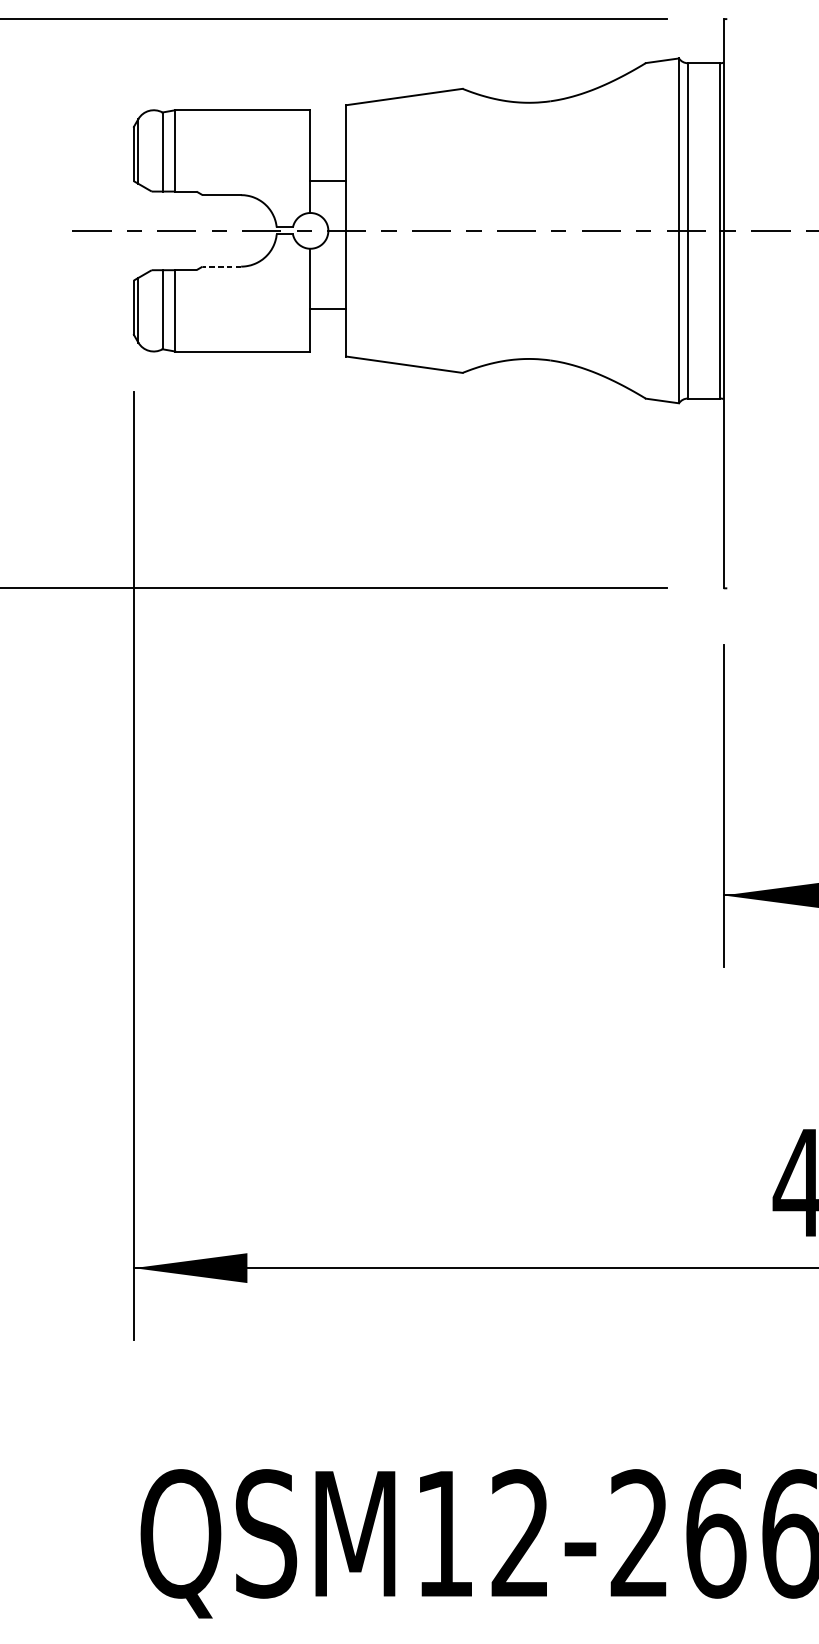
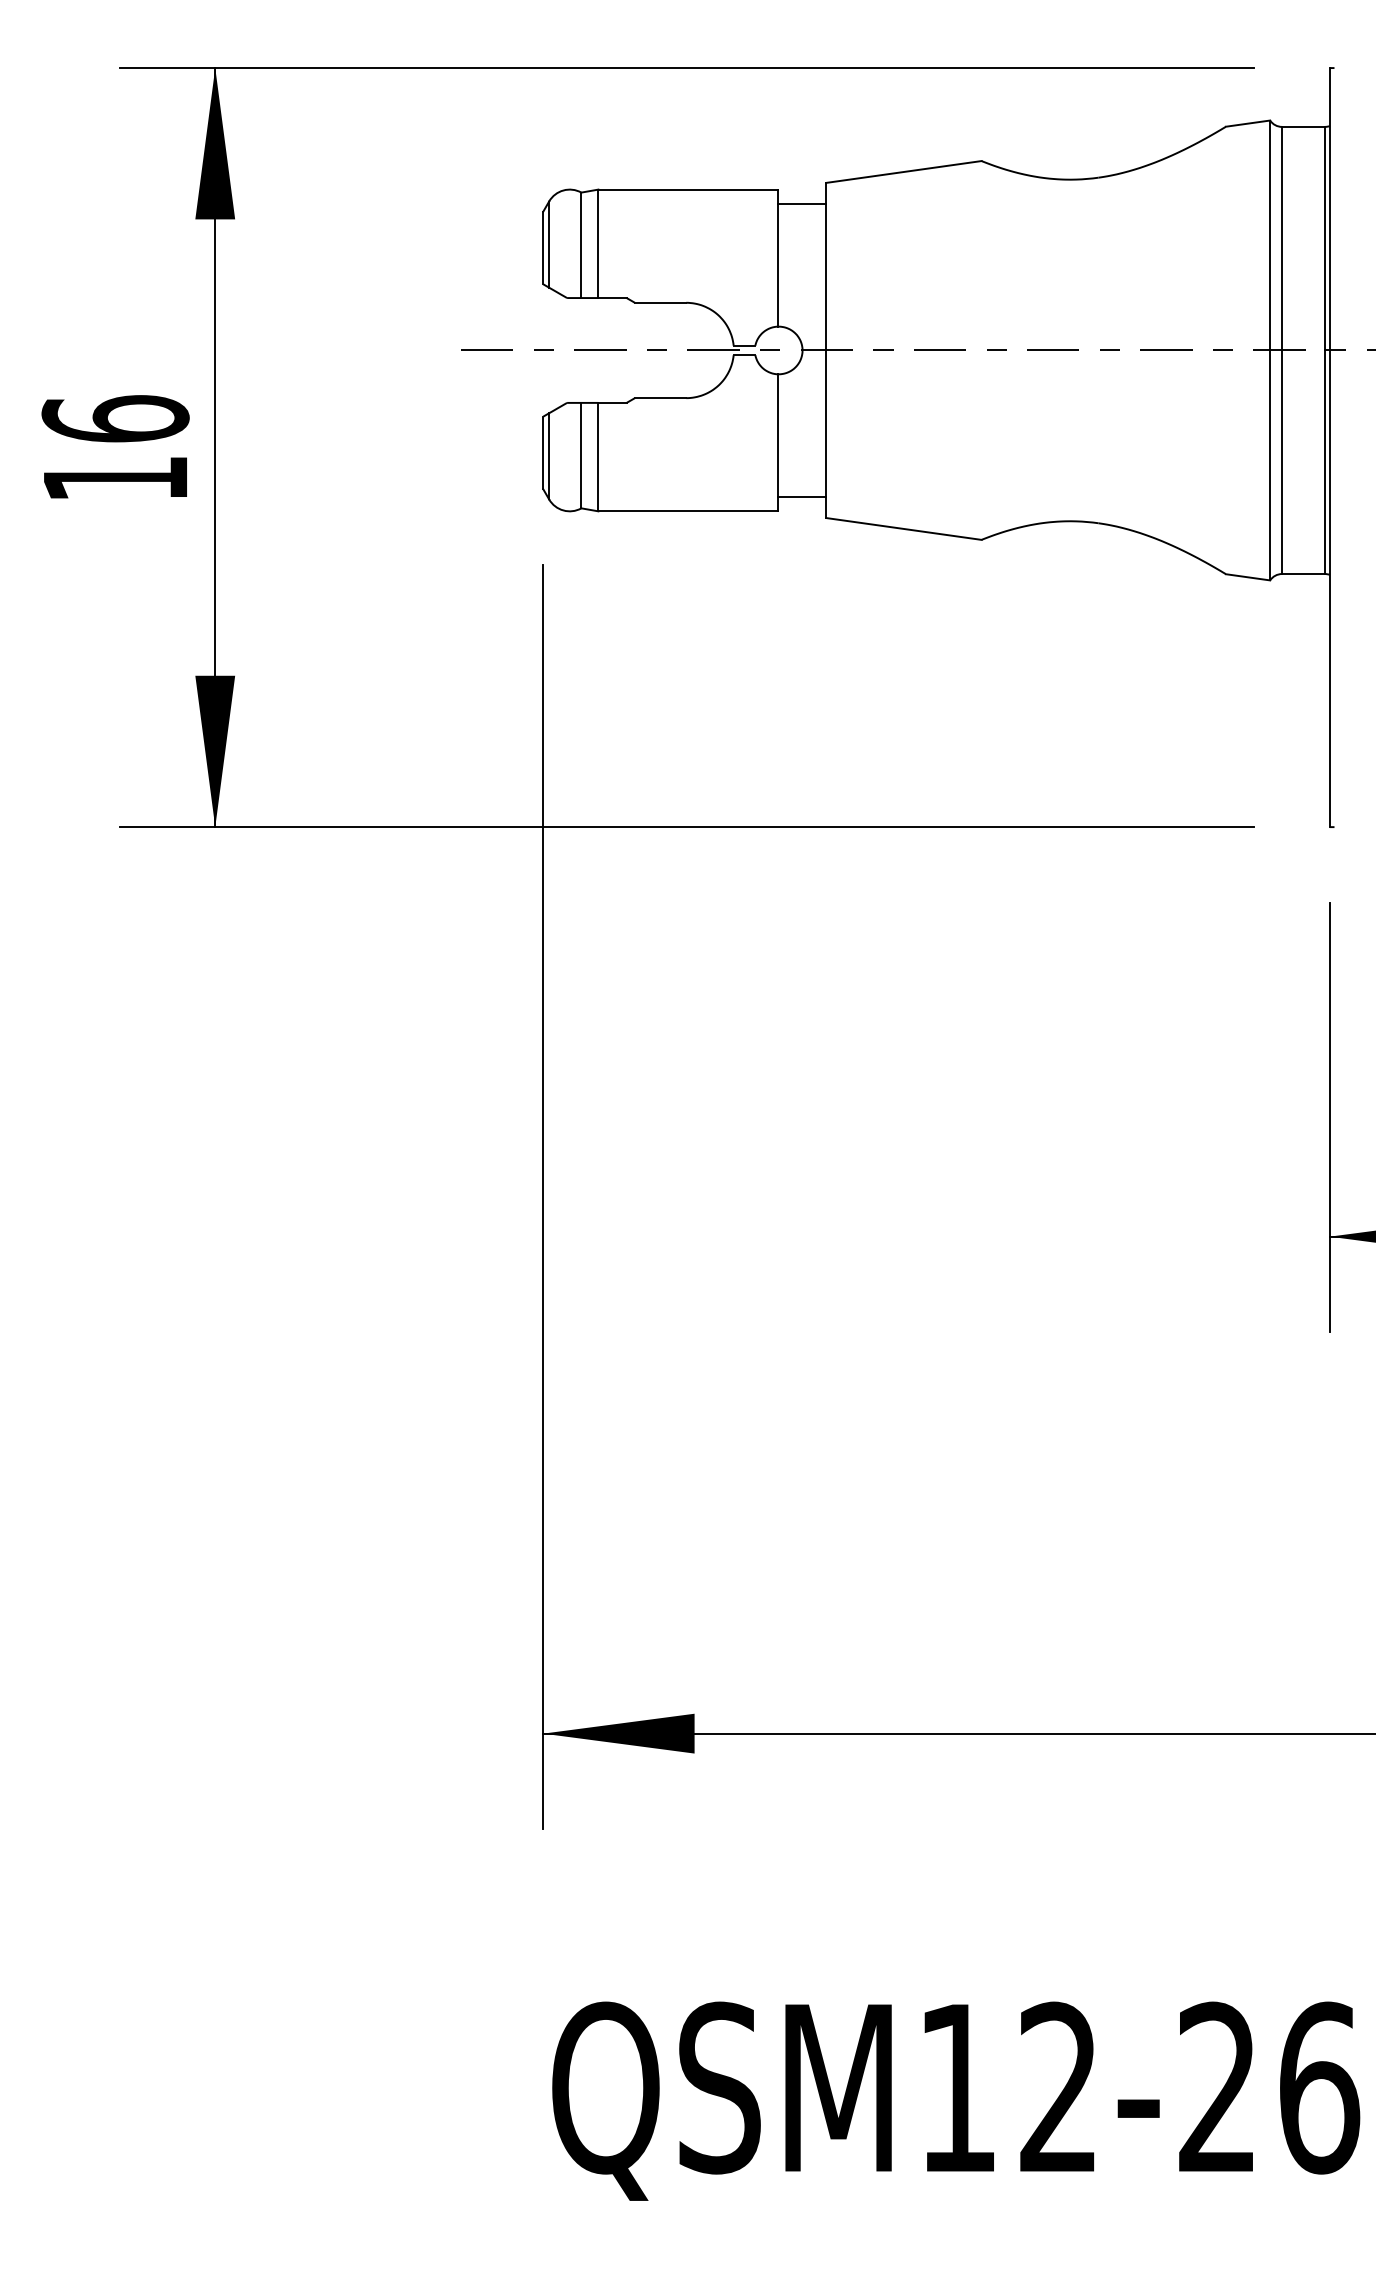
line: (328, 180) -> (802, 203), moved
line: (221, 266) -> (660, 398), dashed -> solid
line: (328, 309) -> (802, 497), moved

